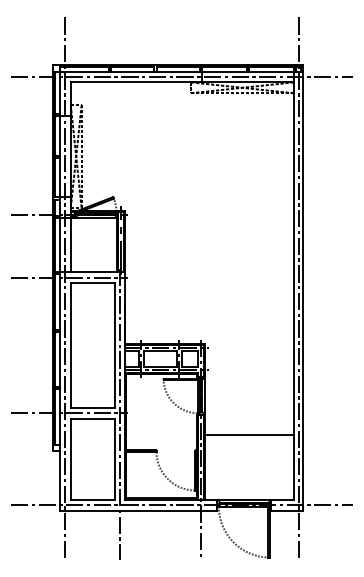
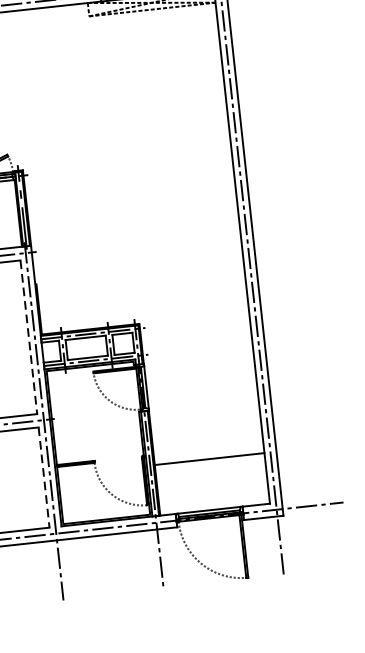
line: (114, 345) -> (28, 337), solid -> dashed
line: (248, 434) -> (208, 458), moved
line: (114, 459) -> (43, 477), solid -> dashed

